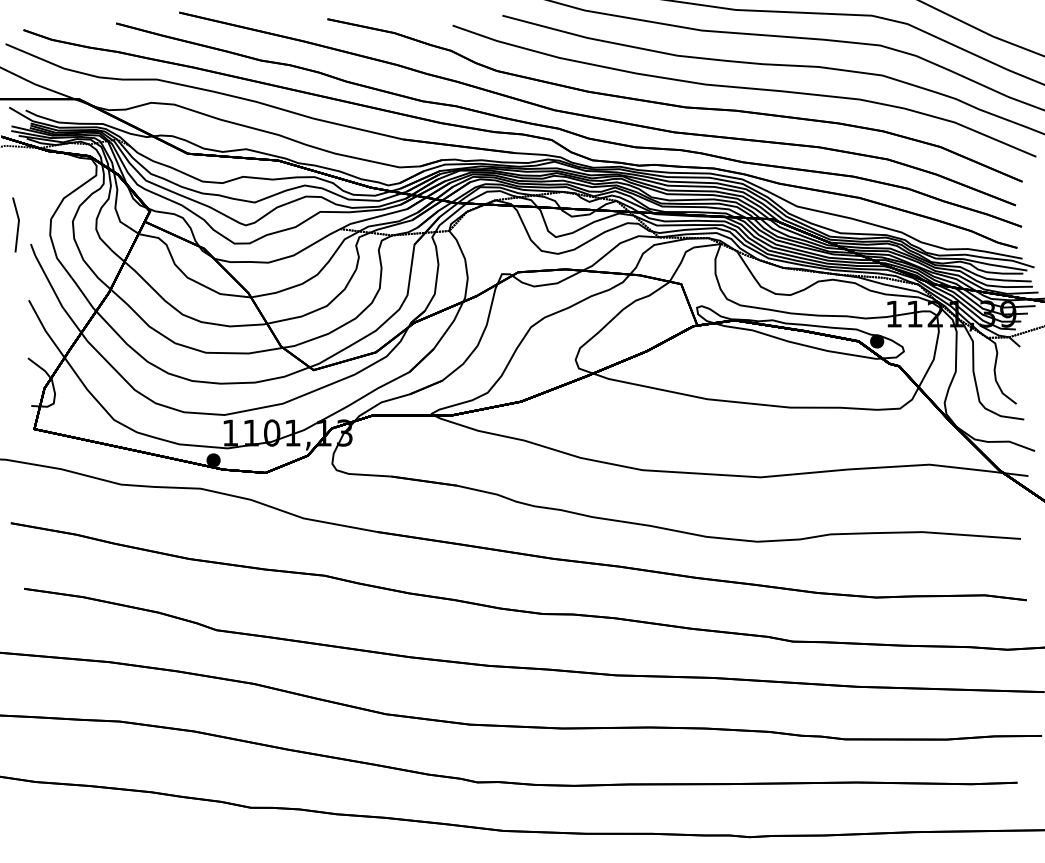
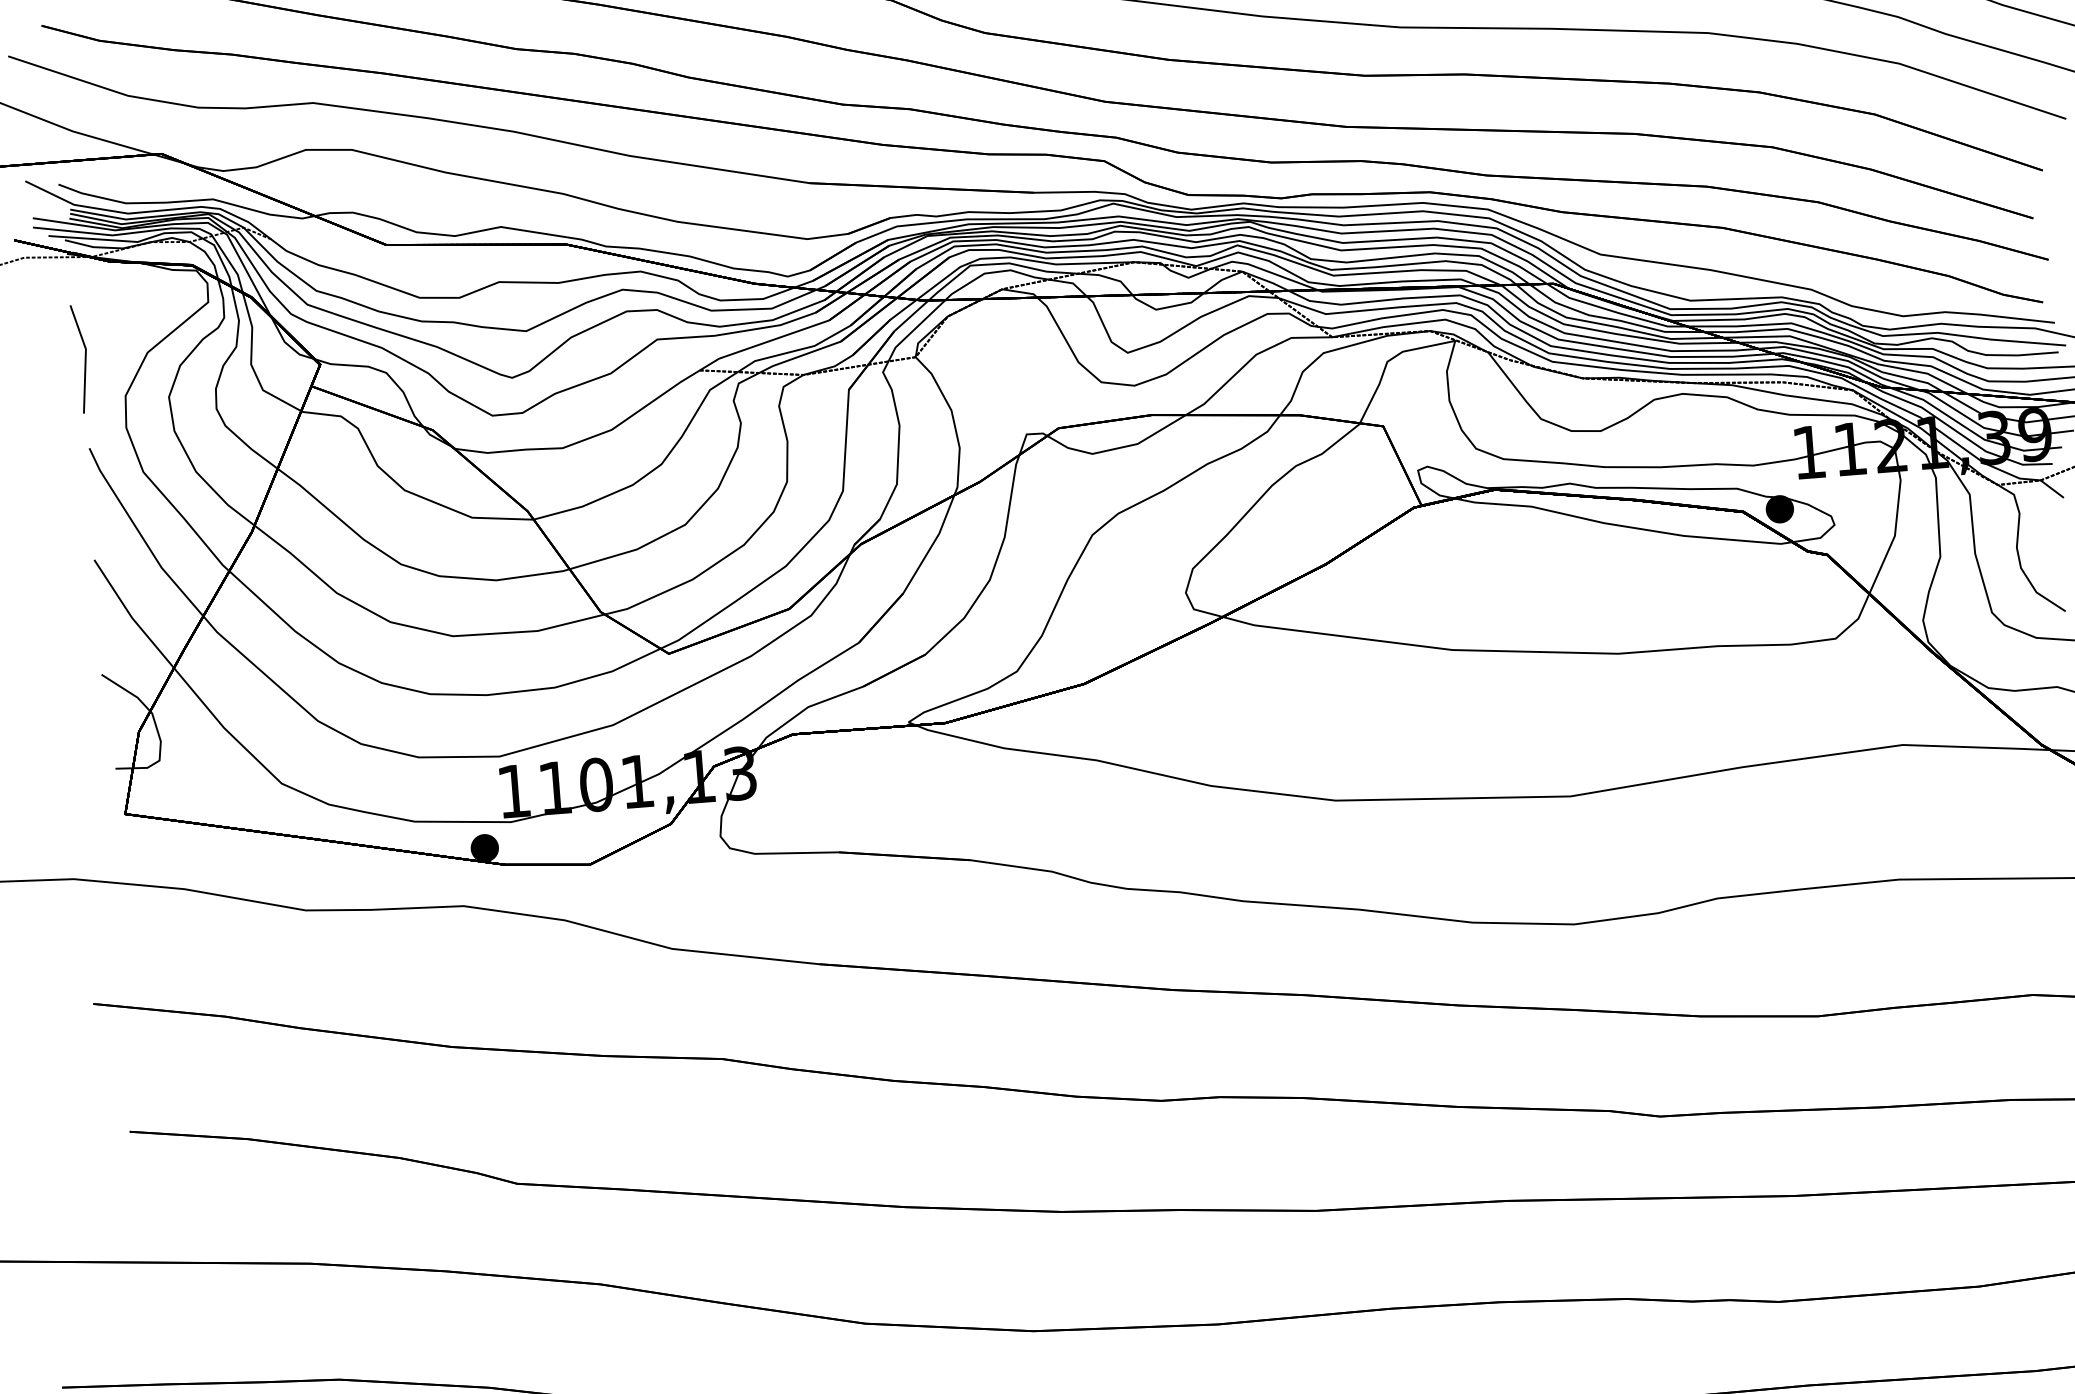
line: (17, 224) -> (83, 357), moved

